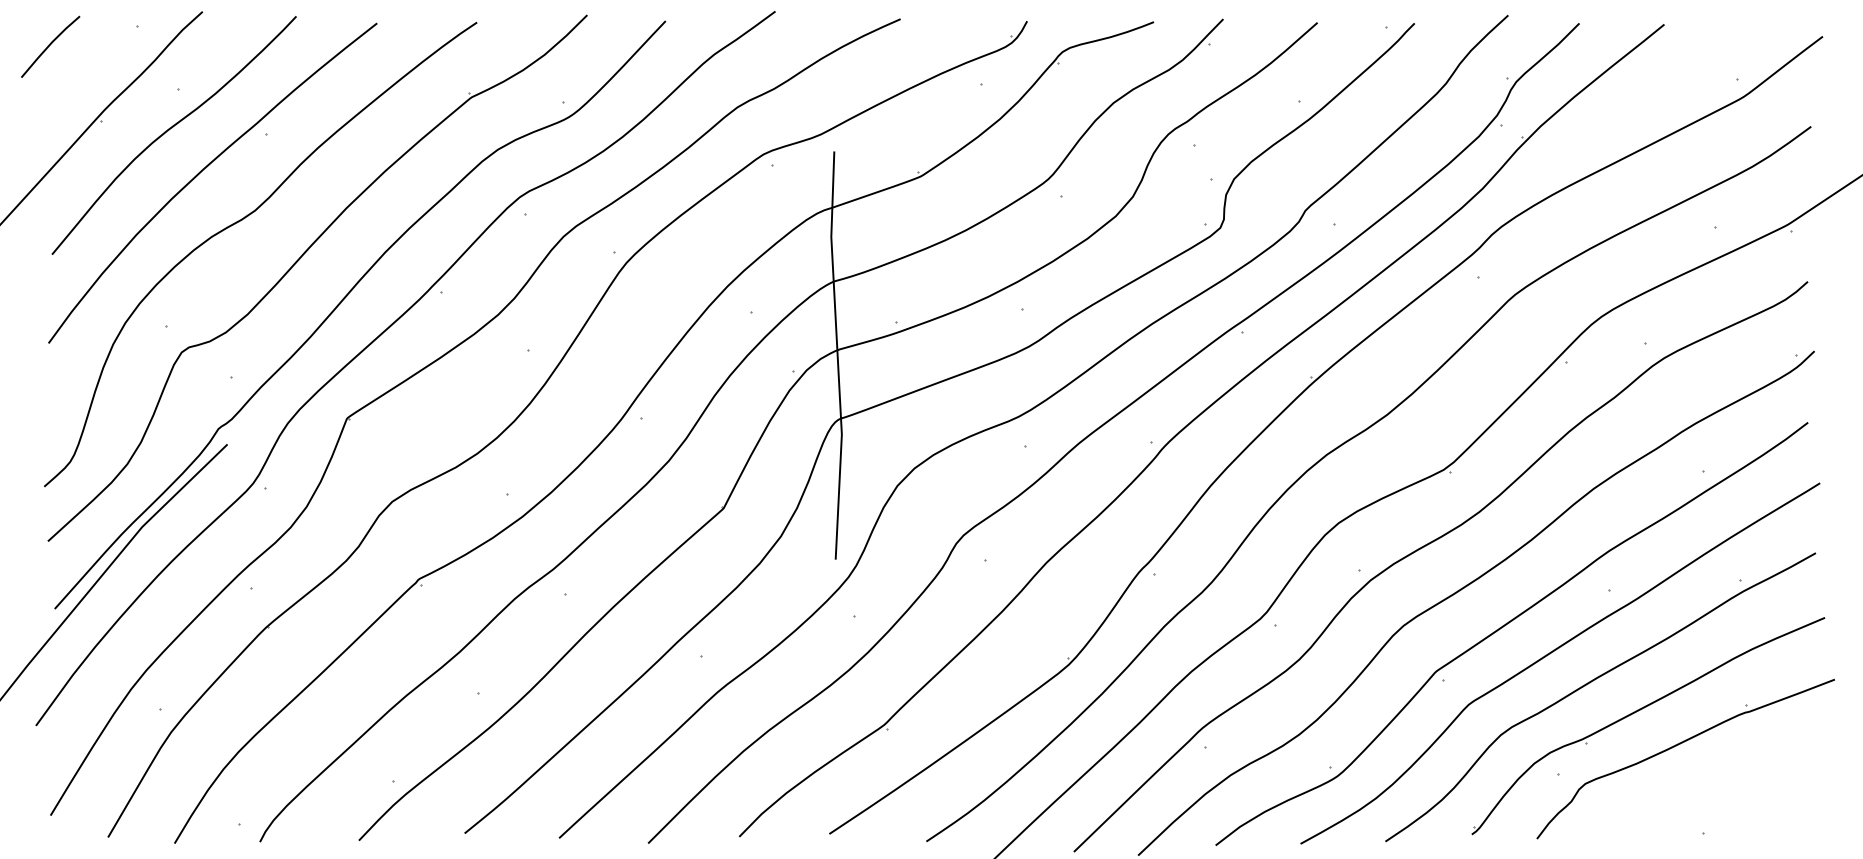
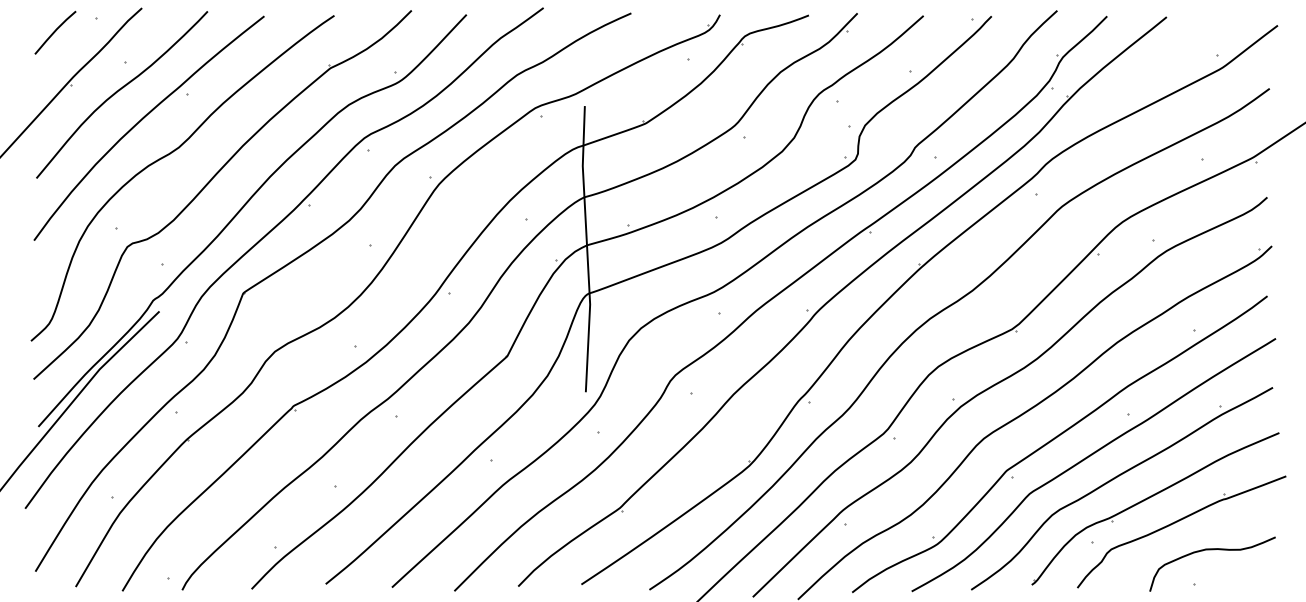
line: (50, 46) -> (55, 32), moved
curve: (1729, 785) -> (1212, 550), added

